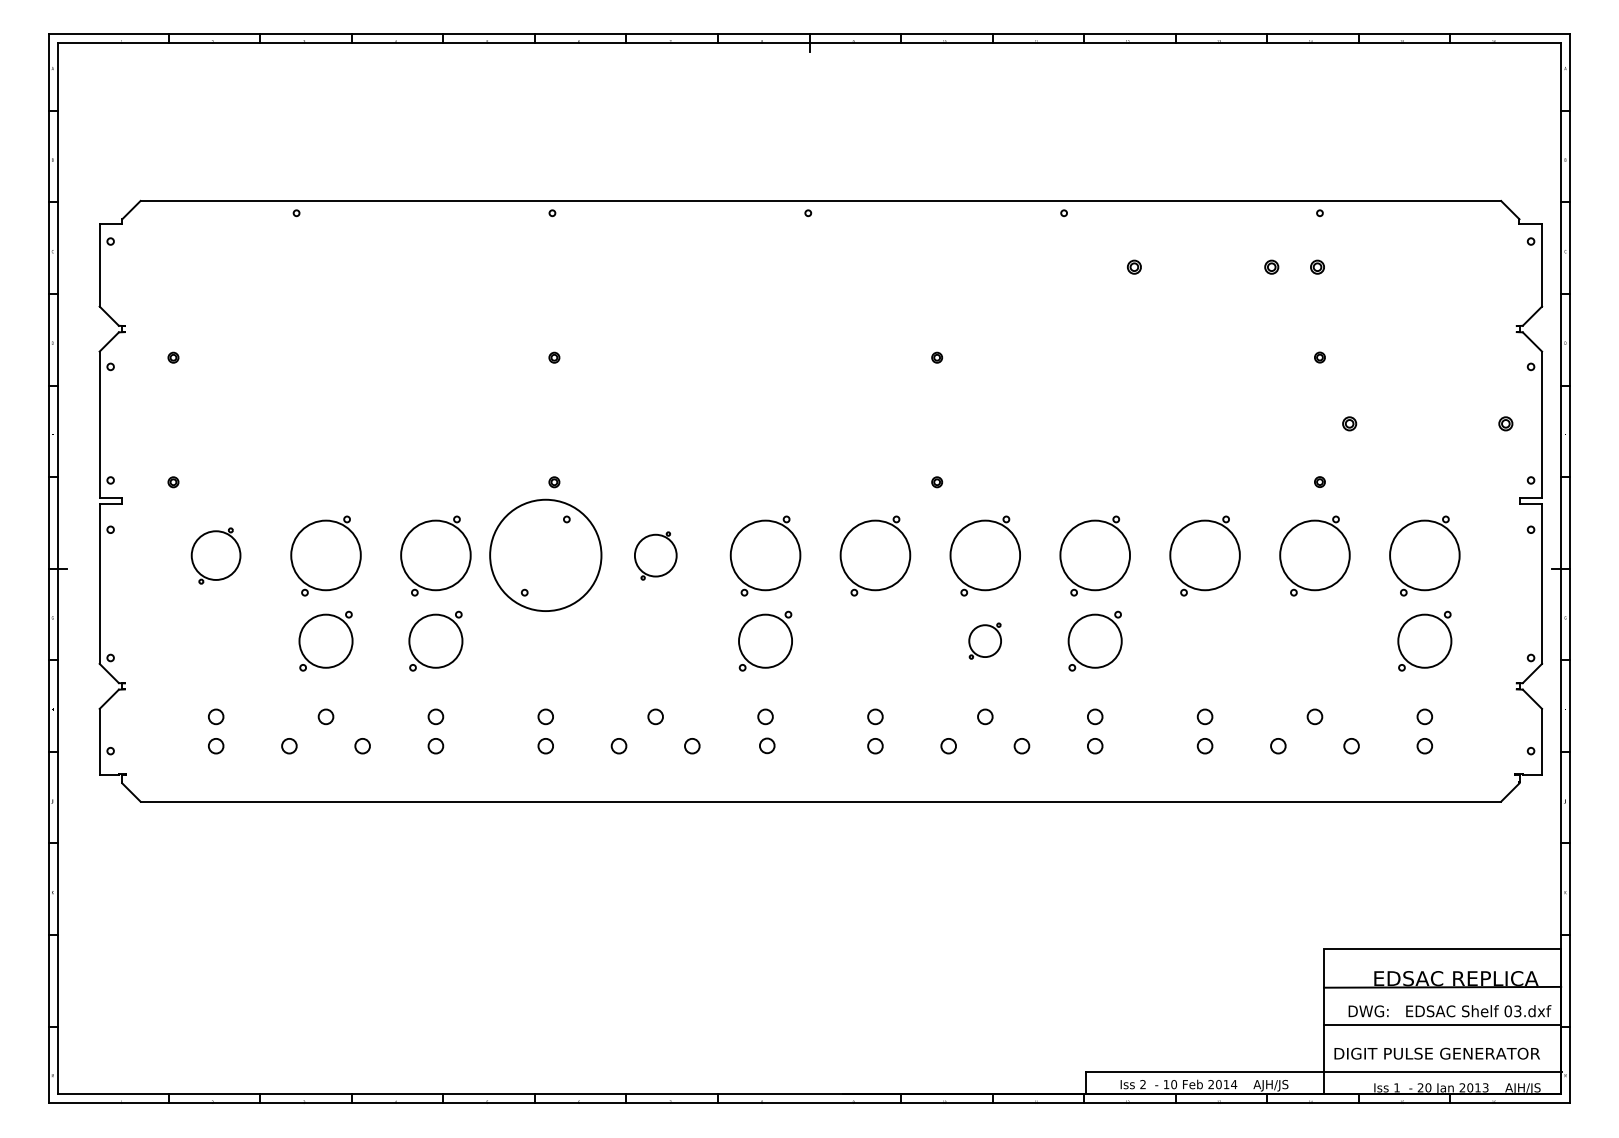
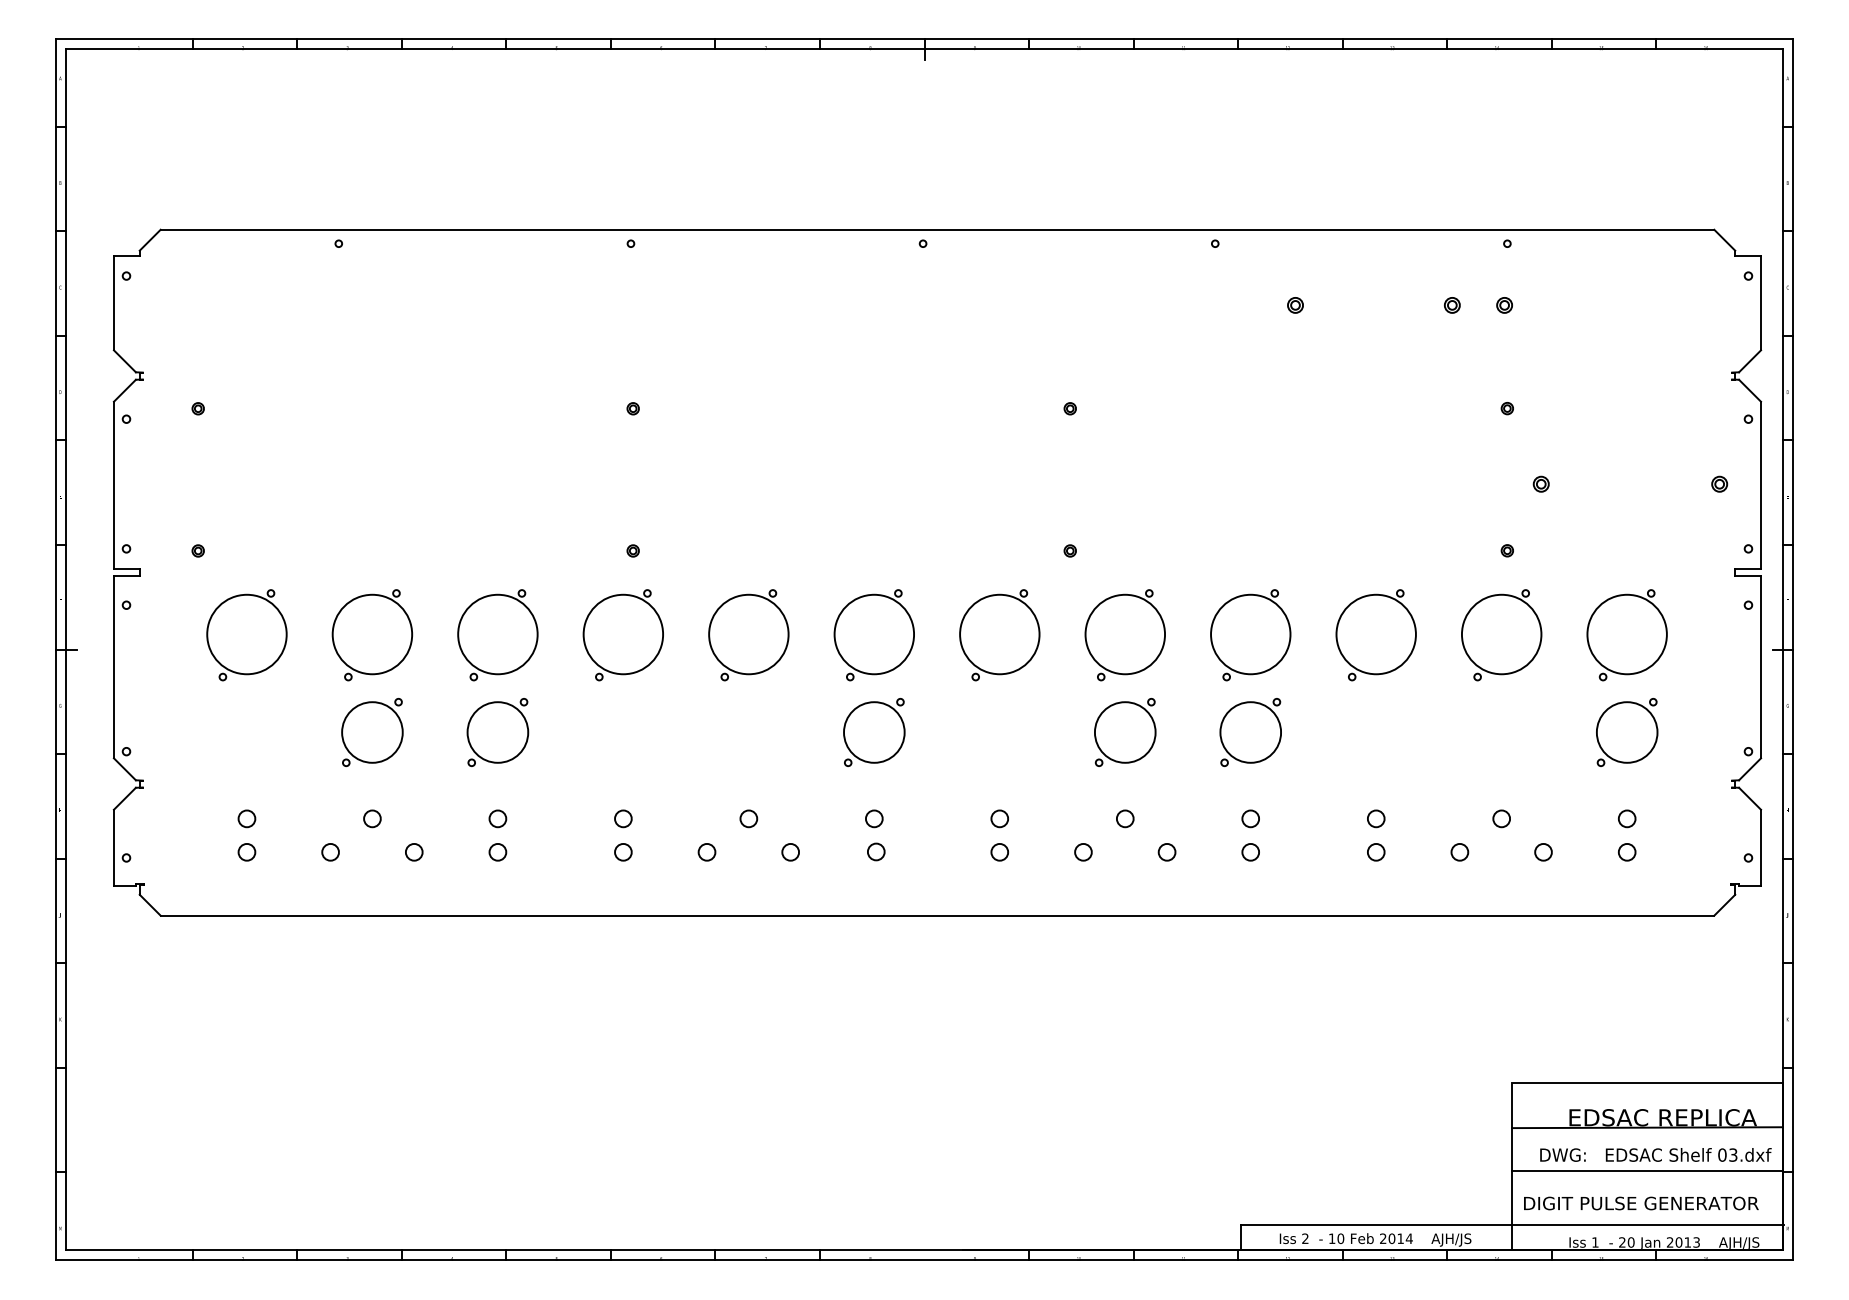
part: (215, 555) -> (246, 634), size x1.43
circle: (545, 555) -> (623, 634), size x0.62
part: (655, 555) -> (748, 634), size x1.67
part: (984, 640) -> (1124, 731), size x1.67

